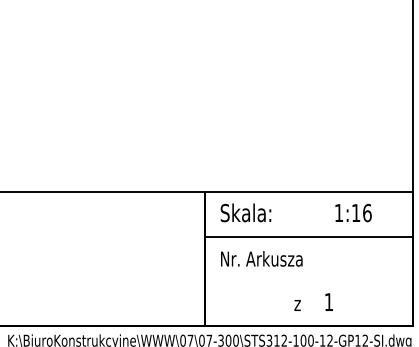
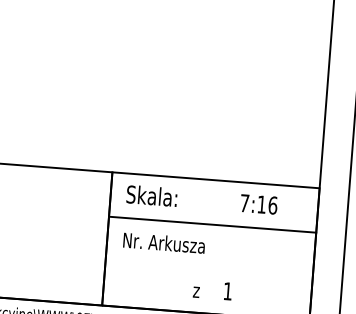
text: (339, 212) -> (245, 202), 1:16 -> 7:16

